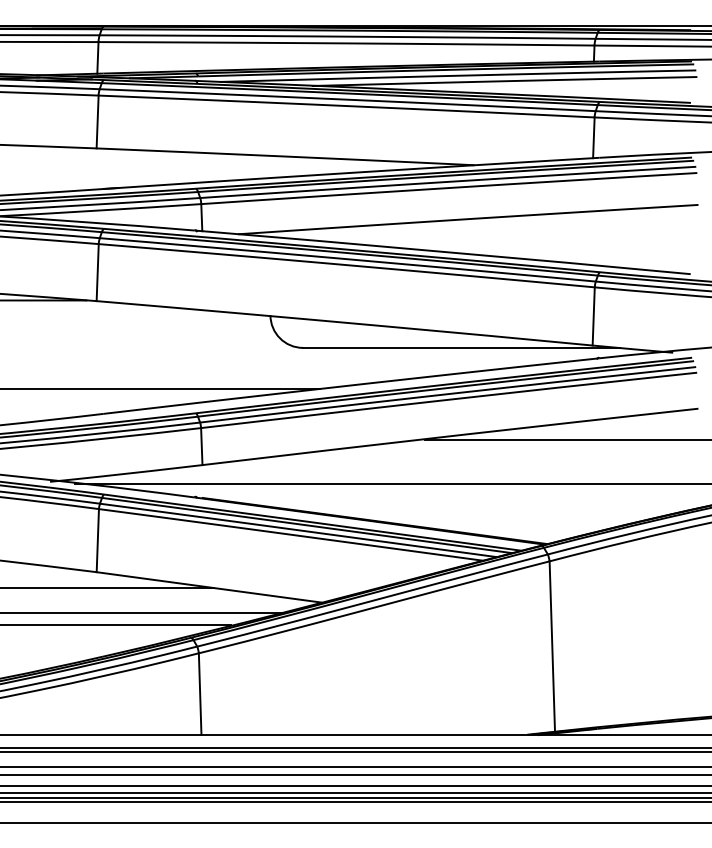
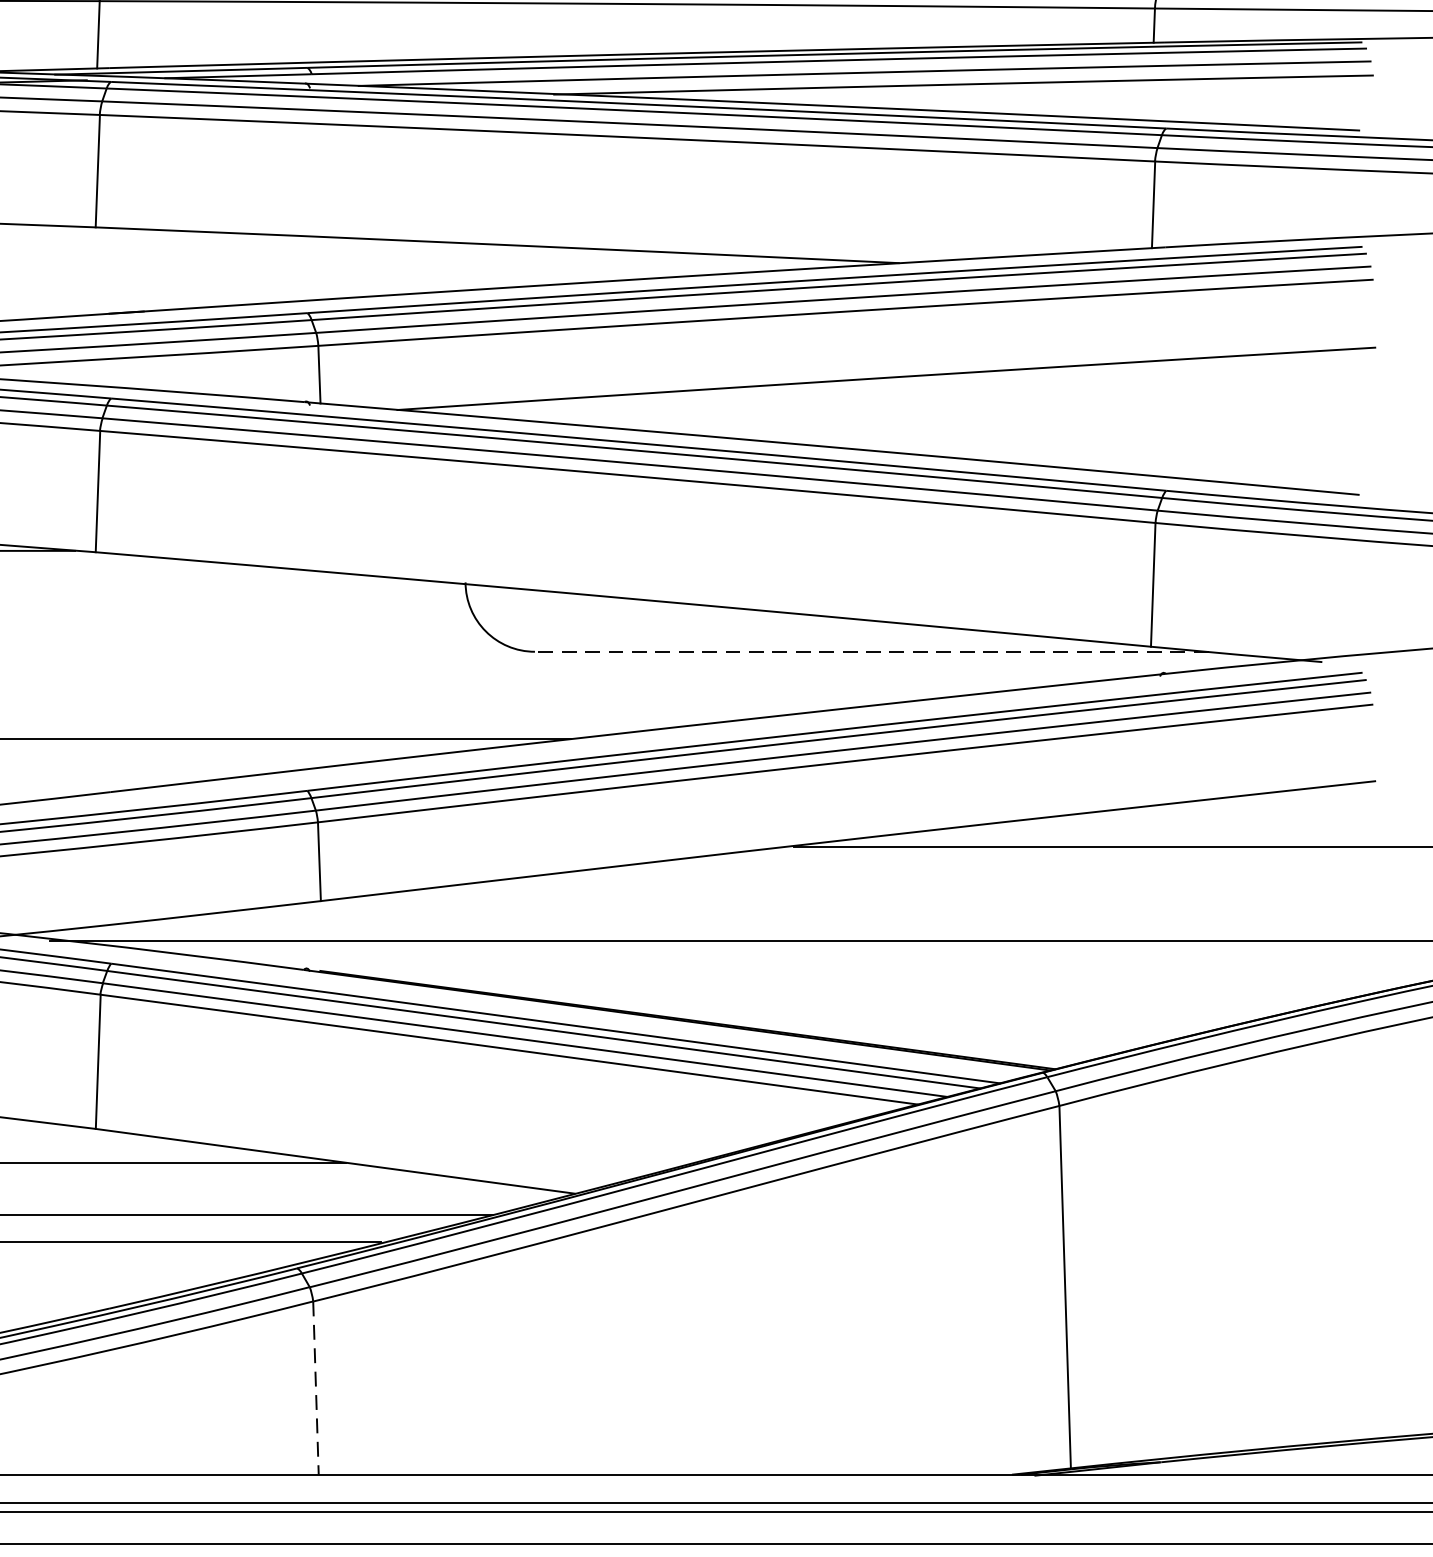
line: (460, 347) -> (869, 650), solid -> dashed
line: (200, 693) -> (316, 1387), solid -> dashed

